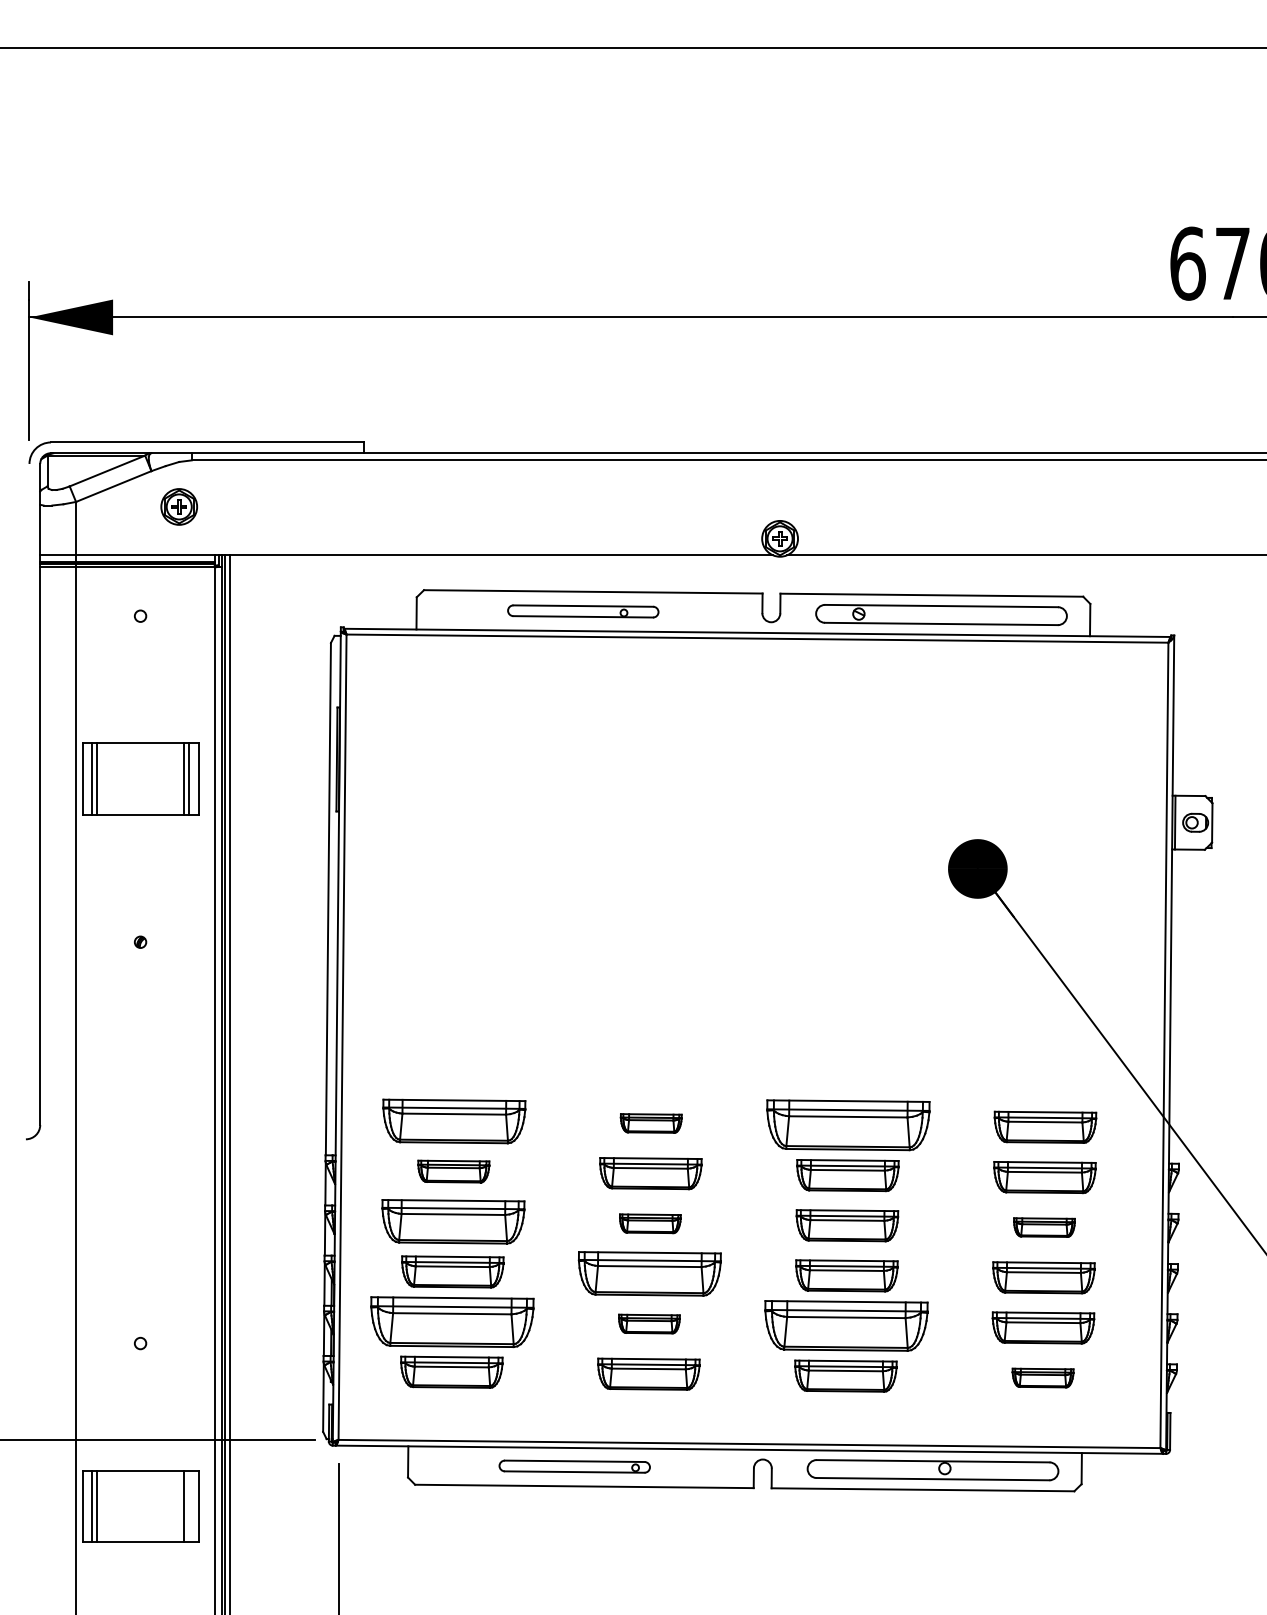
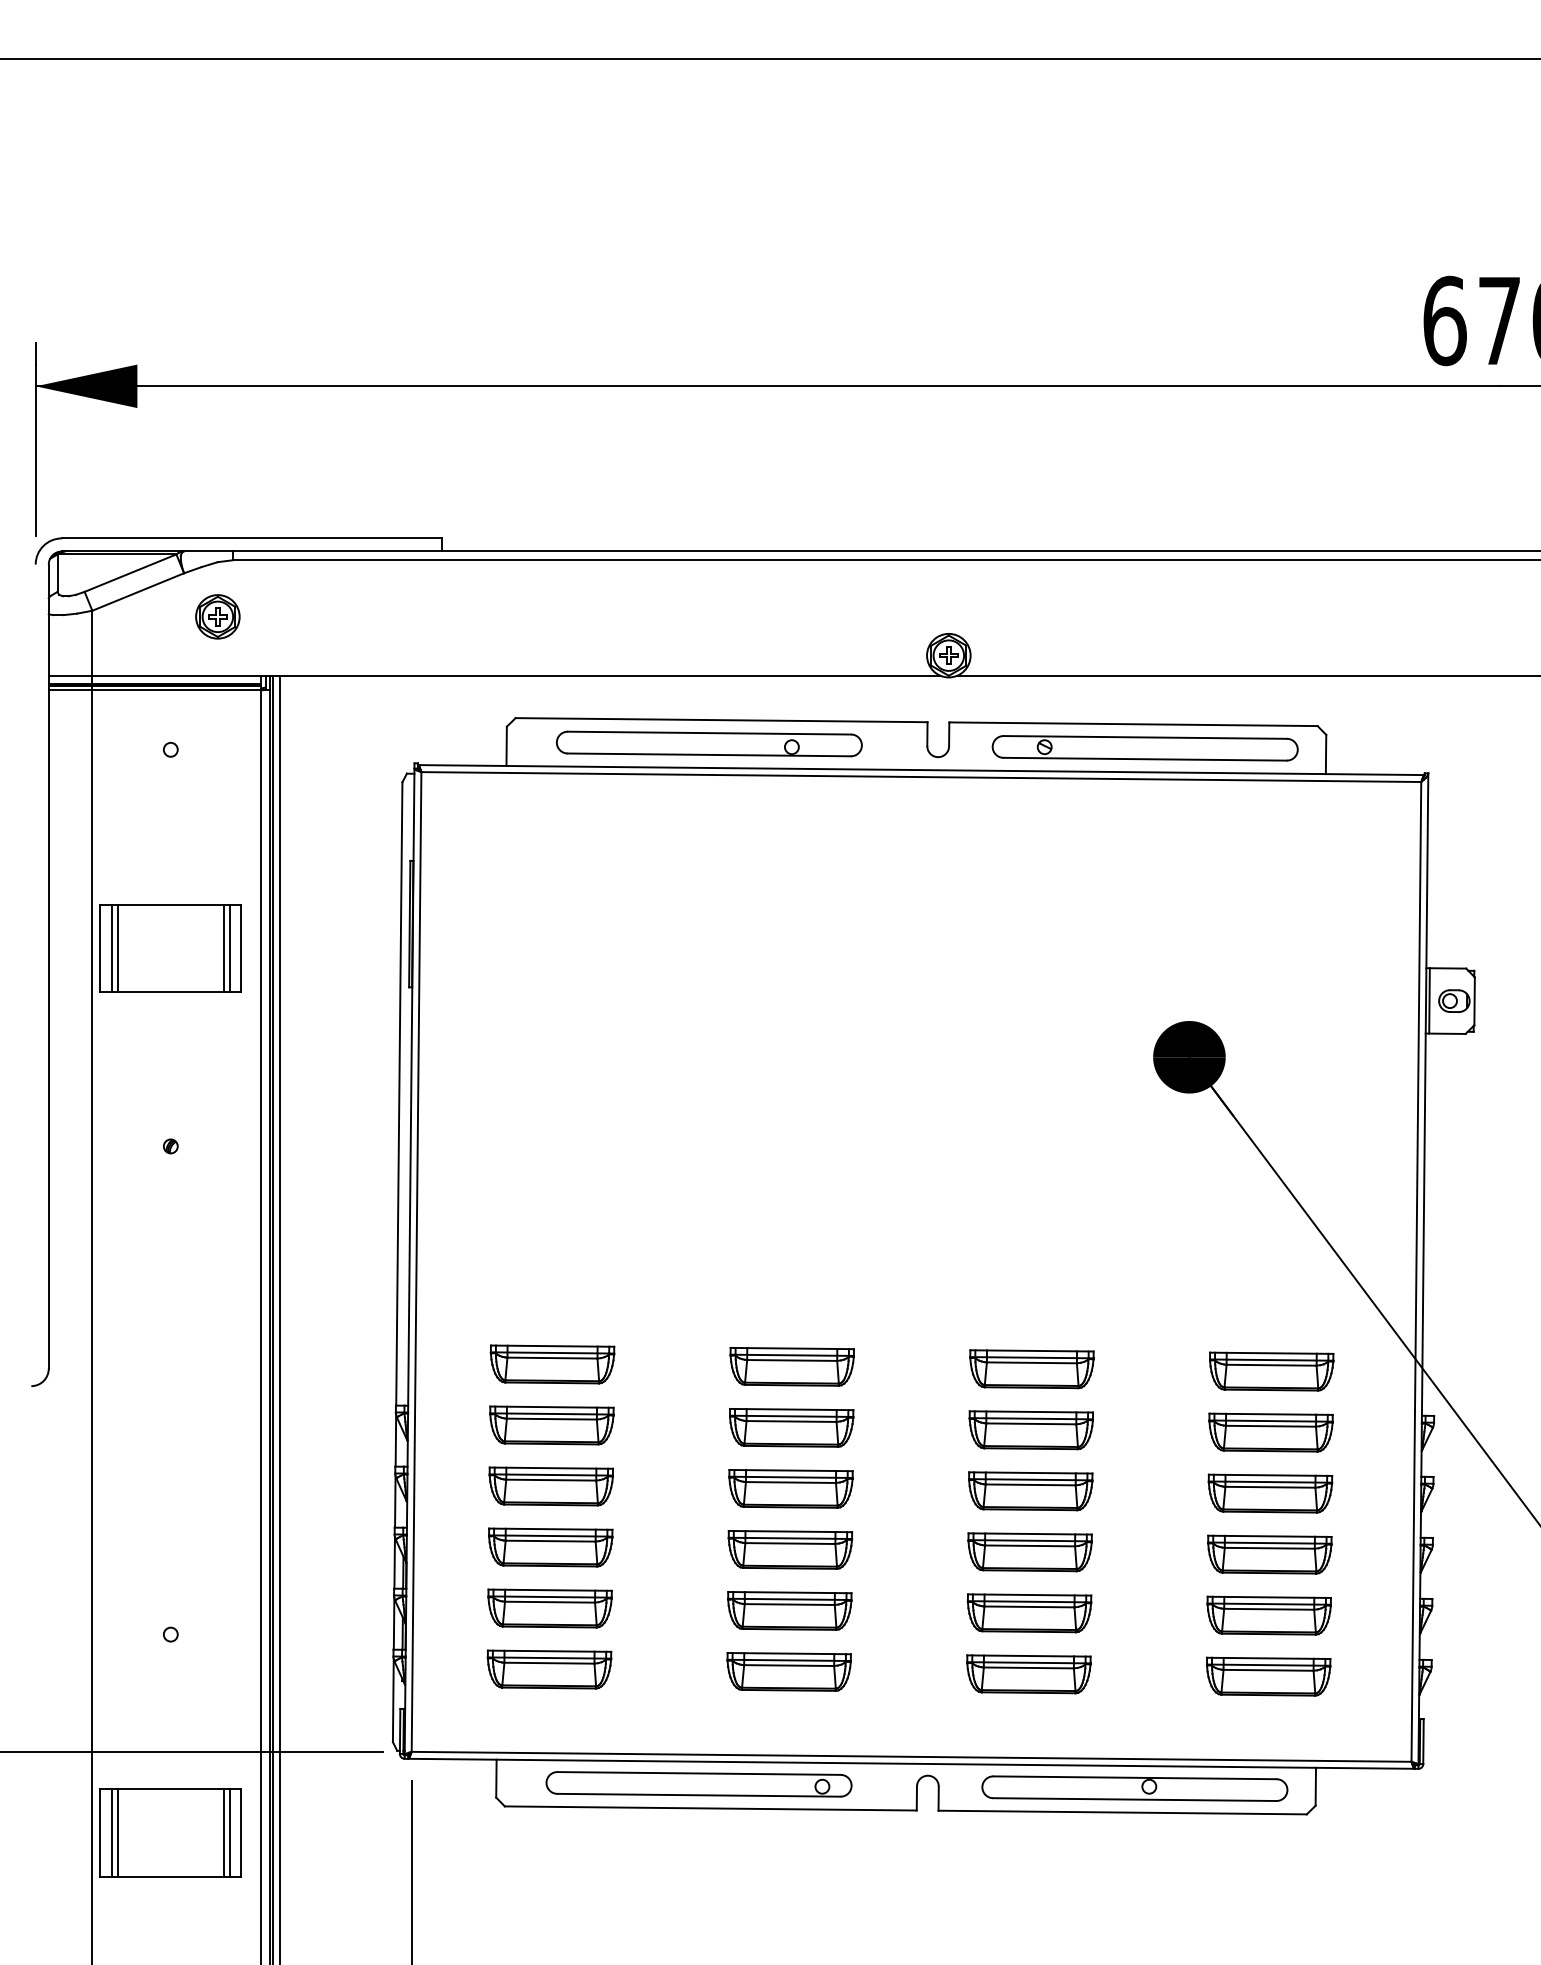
part: (583, 611) -> (709, 743), size x1.67
part: (454, 1121) -> (552, 1364), size x0.71
part: (650, 1123) -> (791, 1366), size x1.67
part: (848, 1125) -> (1031, 1369), size x0.62
part: (453, 1171) -> (551, 1425), size x1.43
part: (452, 1221) -> (550, 1486), size x0.71
part: (649, 1223) -> (790, 1488), size x1.67
part: (1044, 1227) -> (1270, 1493), size x1.67
part: (649, 1273) -> (790, 1549), size x0.71
part: (451, 1322) -> (549, 1608), size x0.62
part: (649, 1323) -> (789, 1610), size x1.67
part: (846, 1326) -> (1029, 1613), size x0.62
part: (1042, 1377) -> (1268, 1676), size x1.67
part: (574, 1466) -> (698, 1784), size x1.67
line: (189, 1506) -> (230, 1832), added

